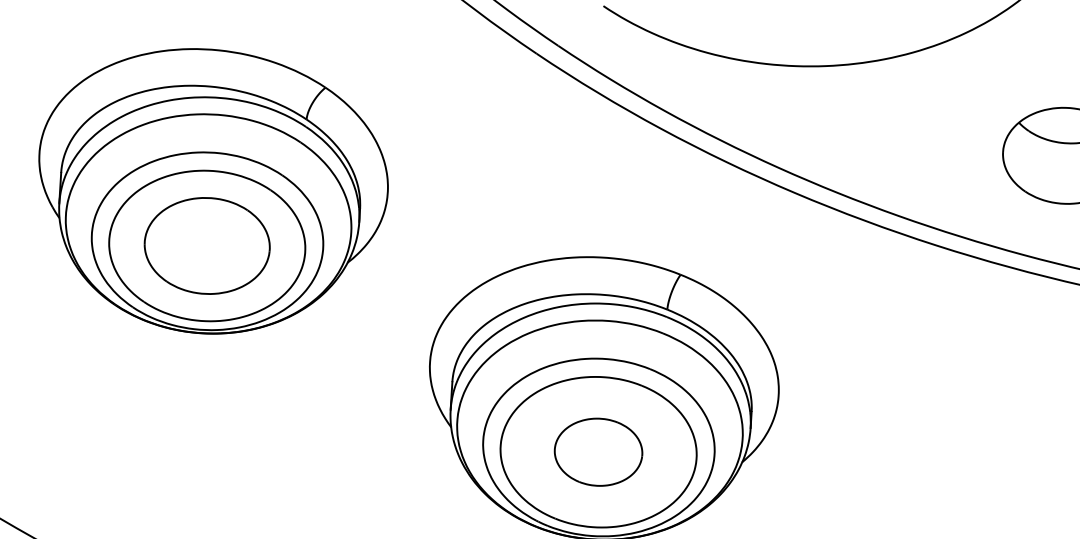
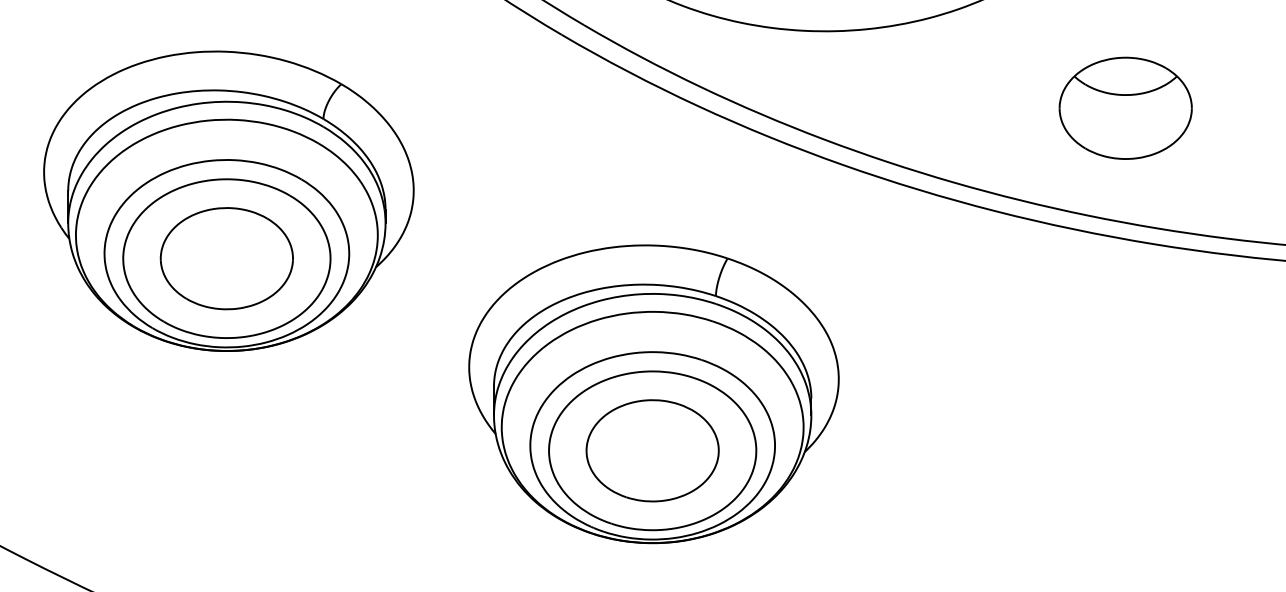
part: (598, 451) -> (652, 450), size x1.43

